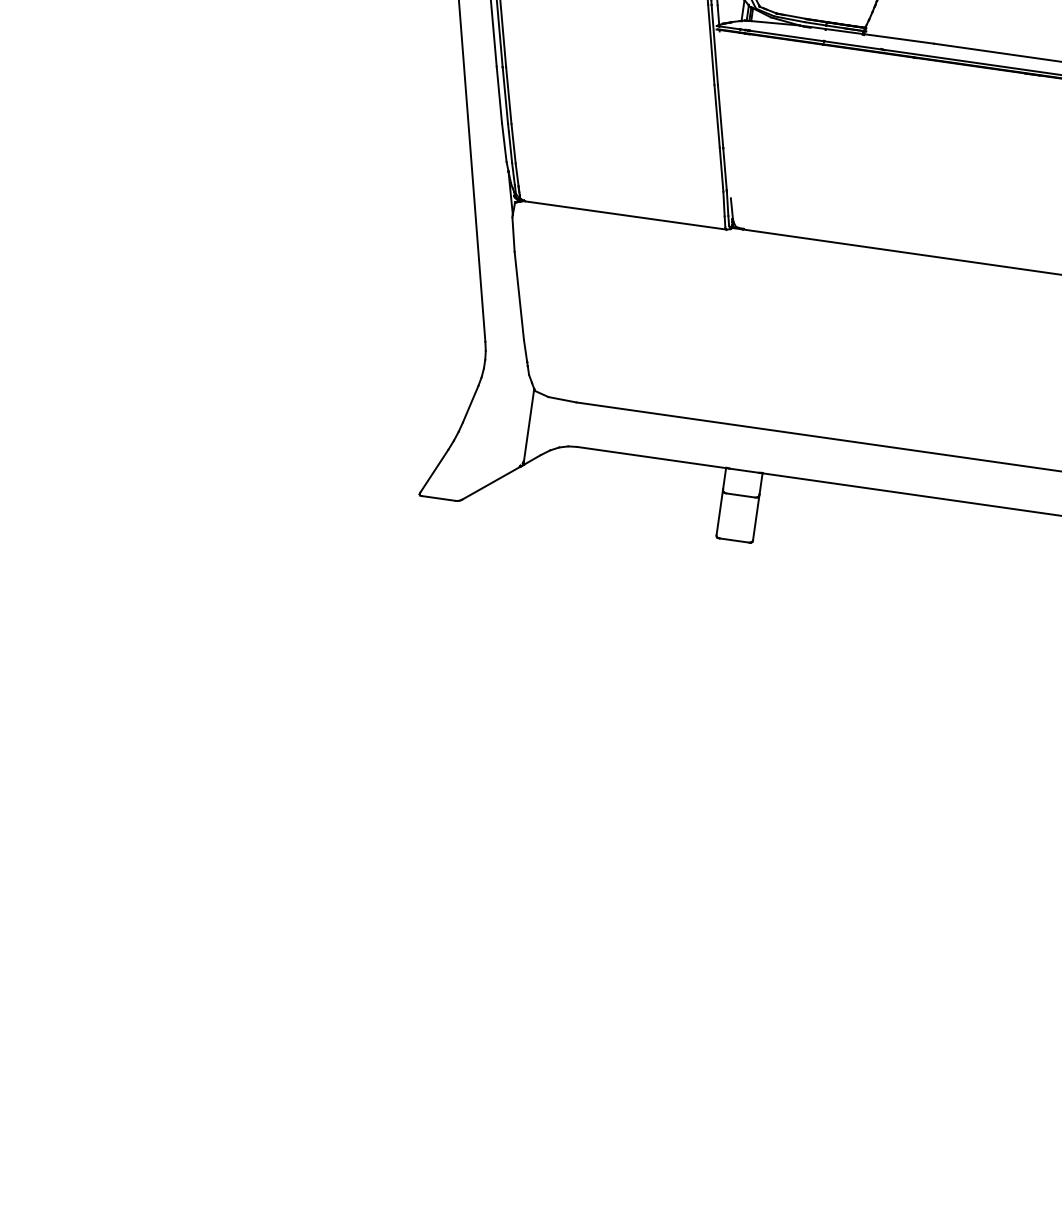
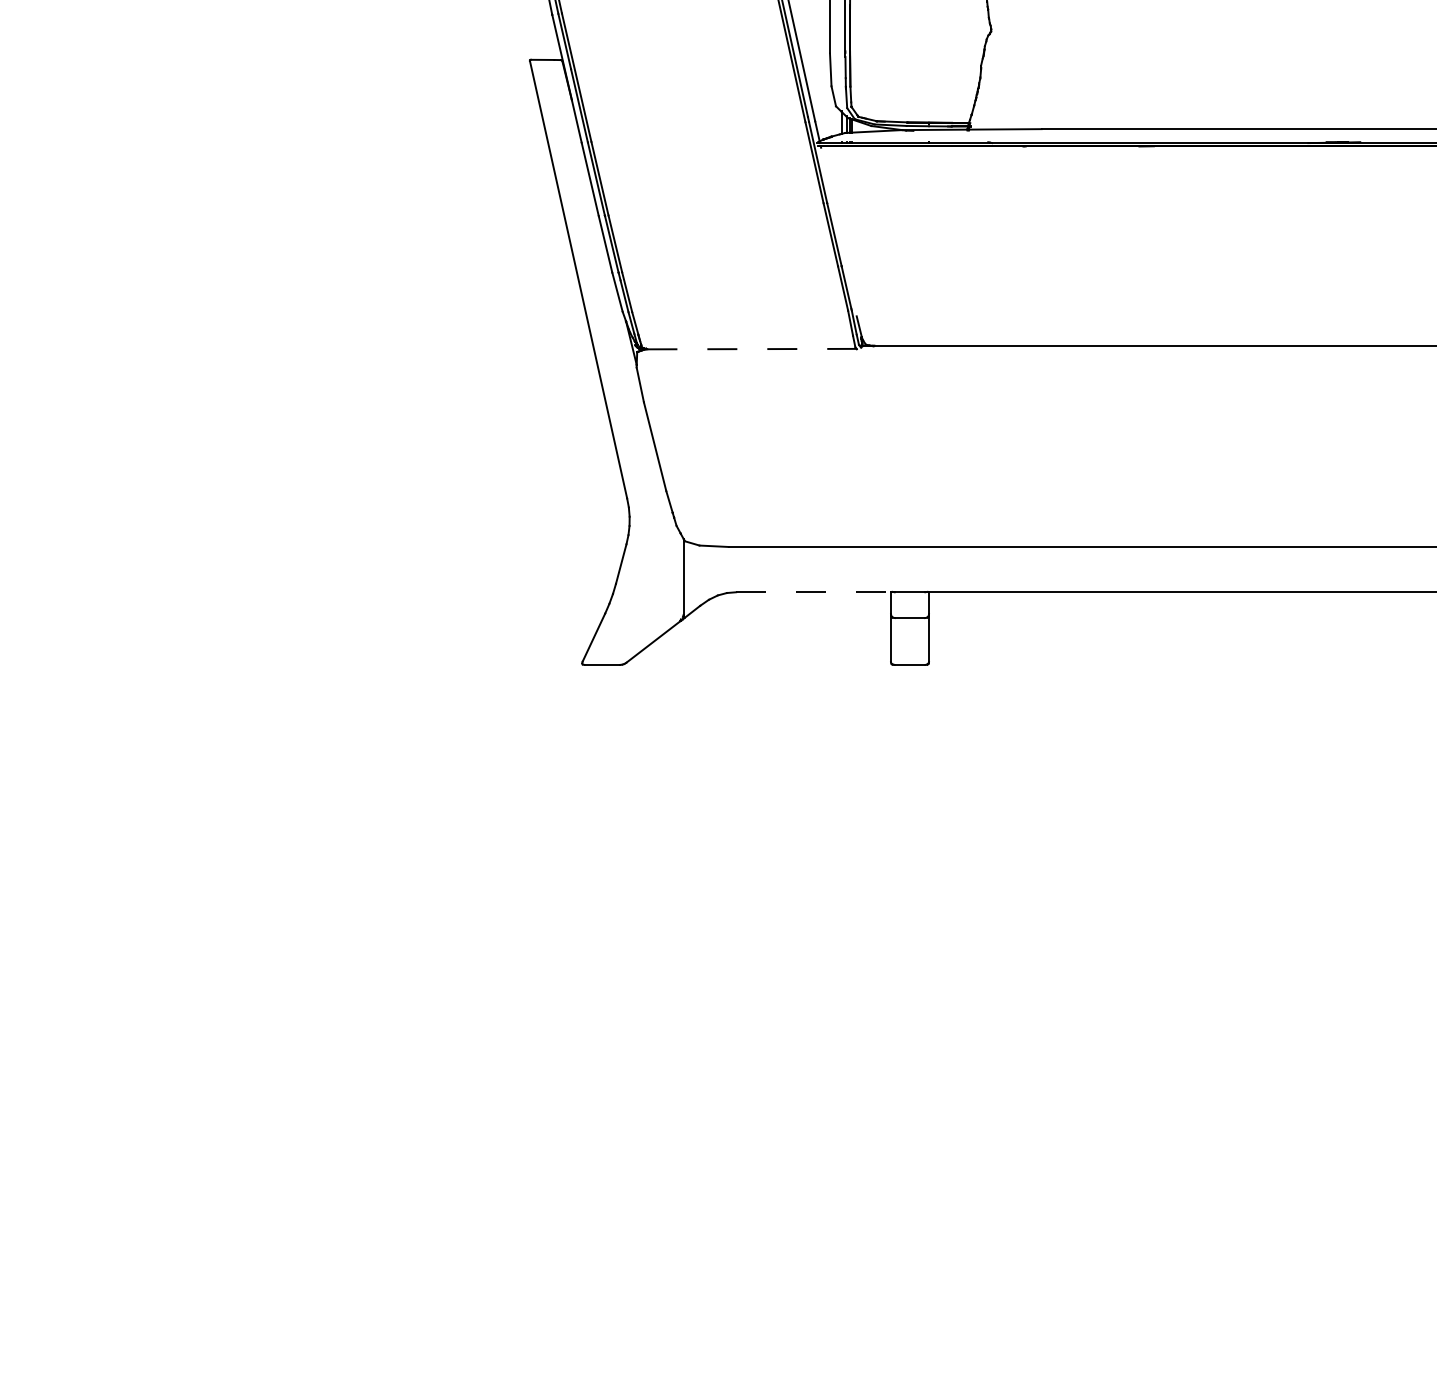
line: (630, 216) -> (757, 349), solid -> dashed
line: (652, 457) -> (814, 592), solid -> dashed

